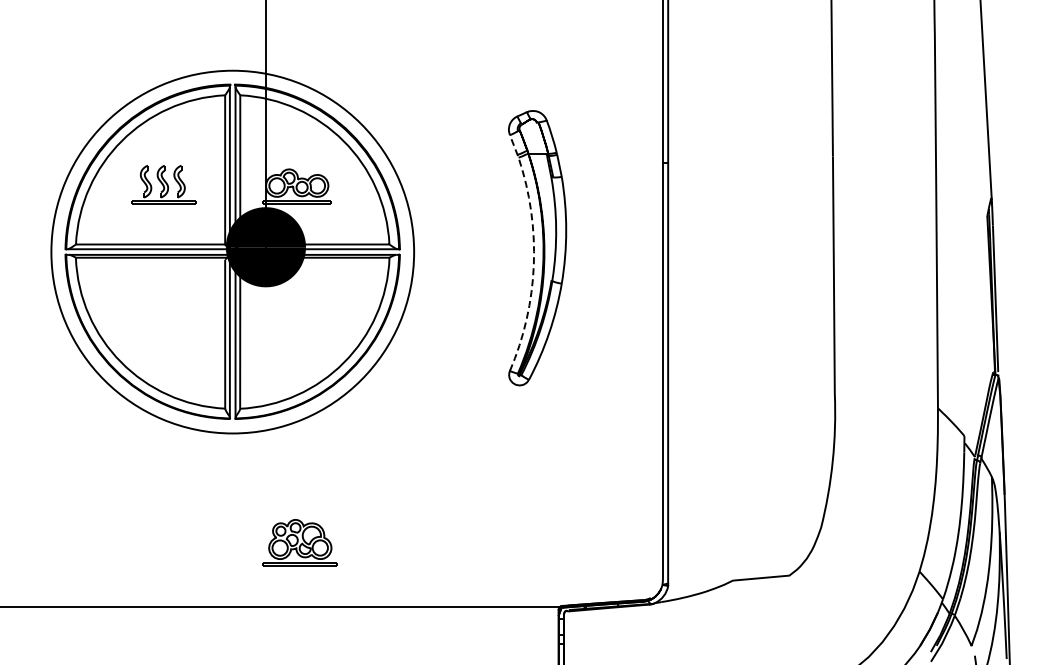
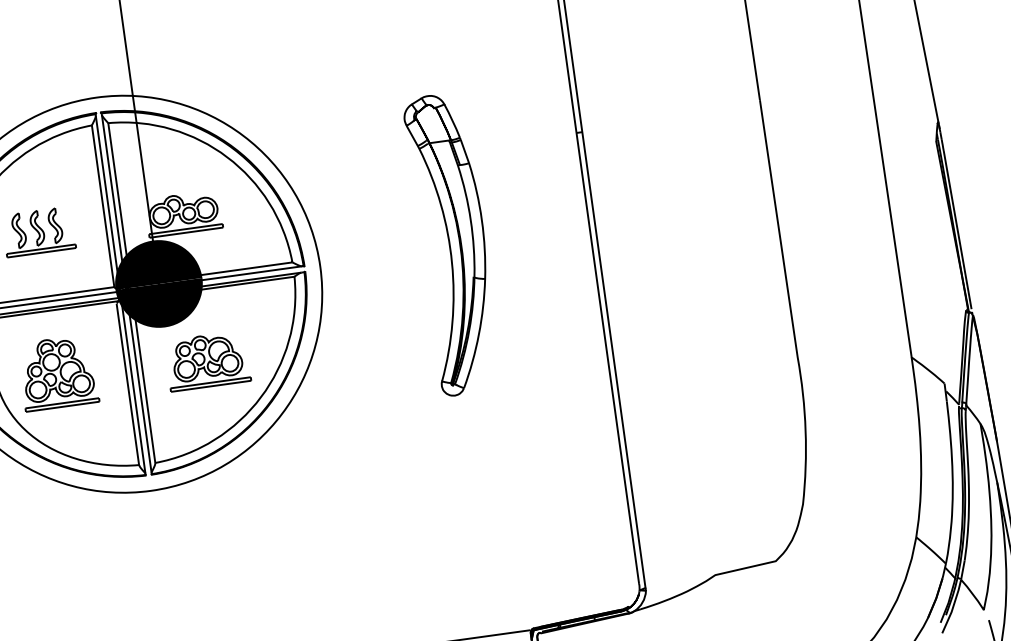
line: (534, 252) -> (450, 249), dashed -> solid
part: (163, 314) -> (58, 372), added
part: (299, 542) -> (206, 360), moved

